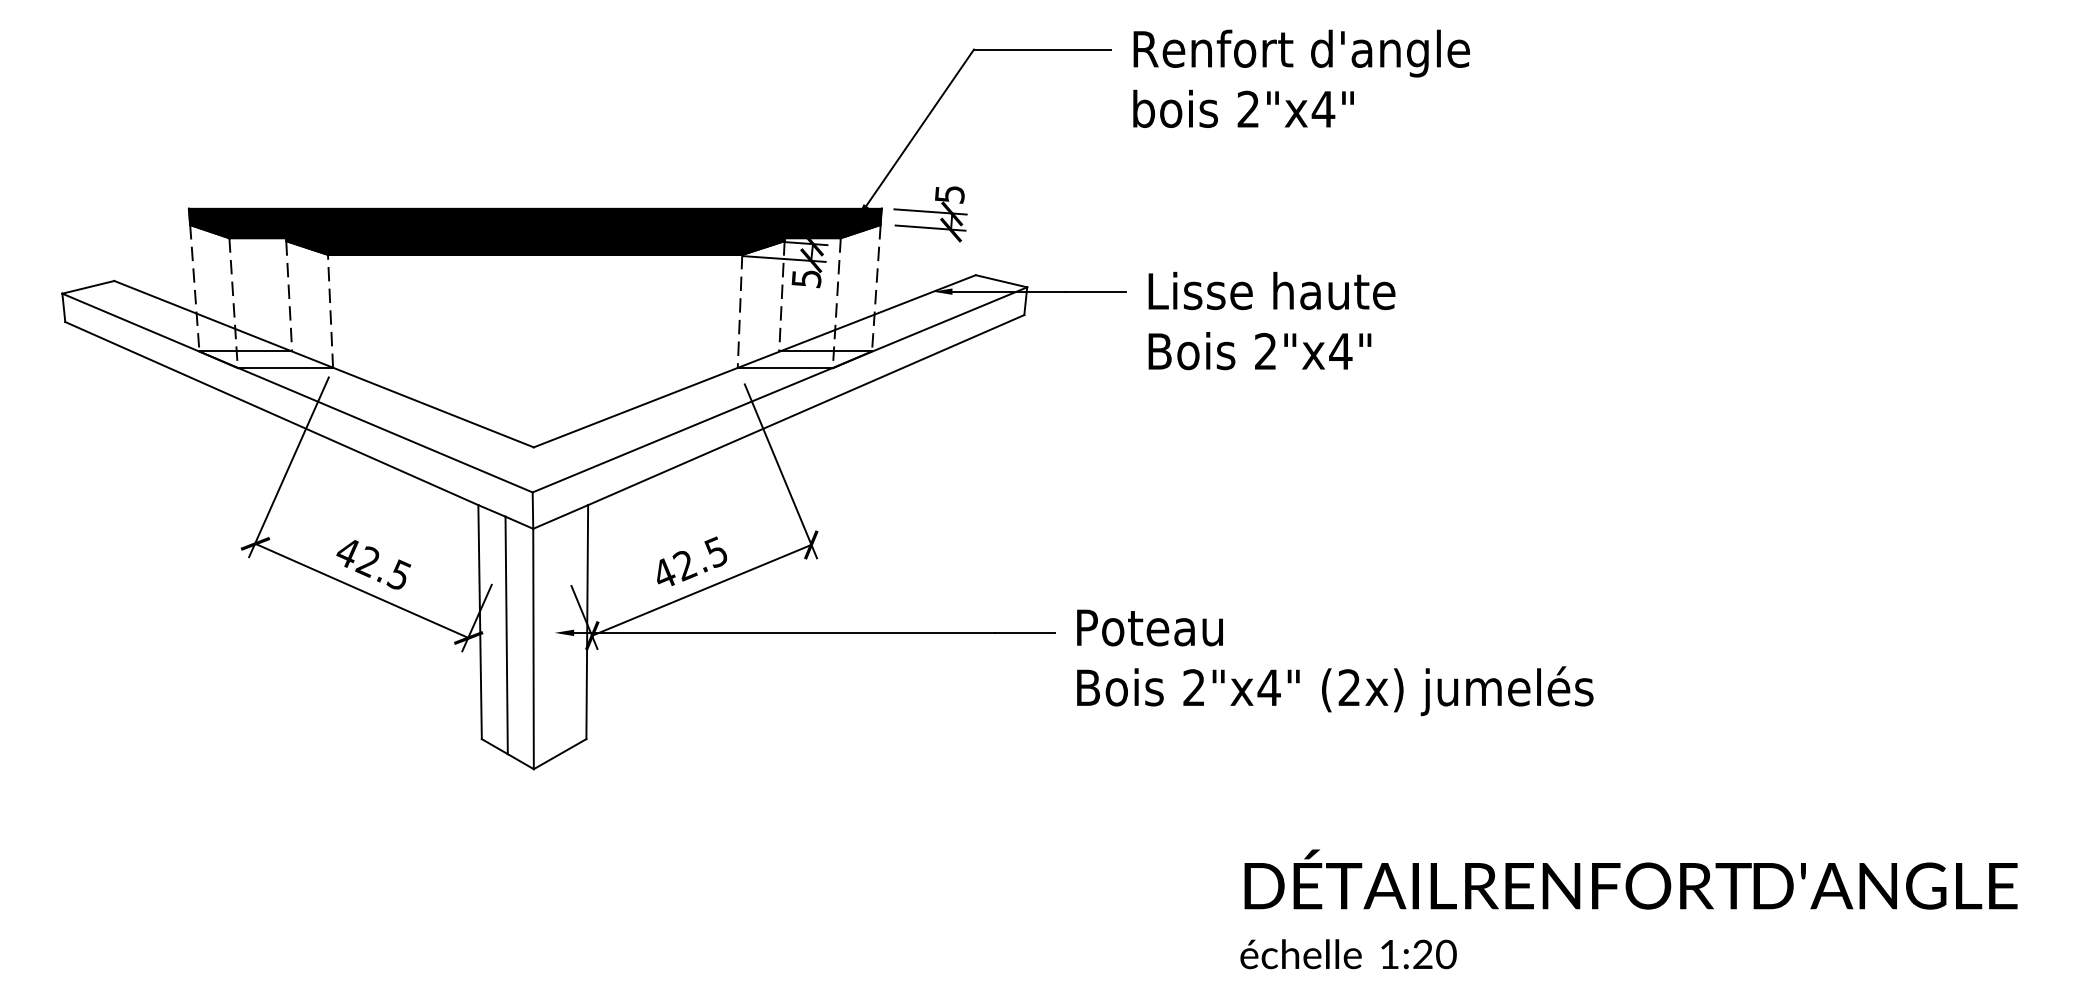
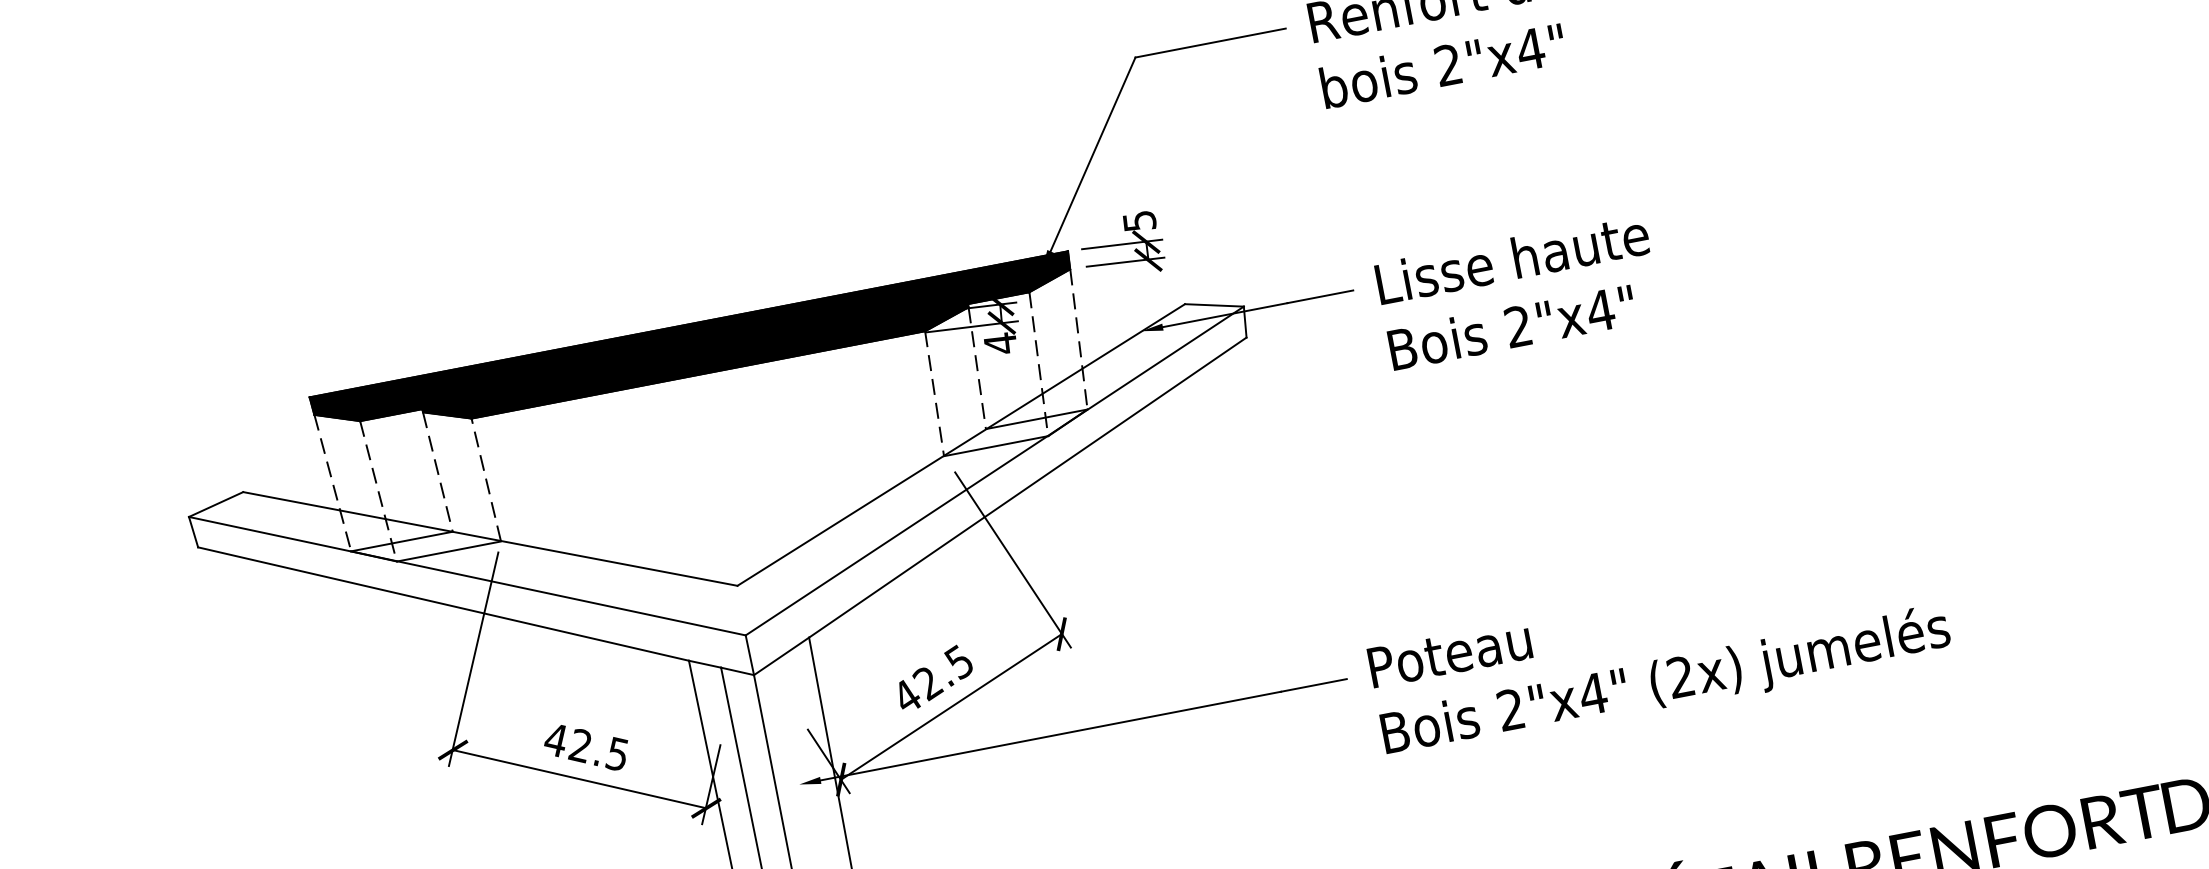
text: (806, 278) -> (1000, 343), 5 -> 4

